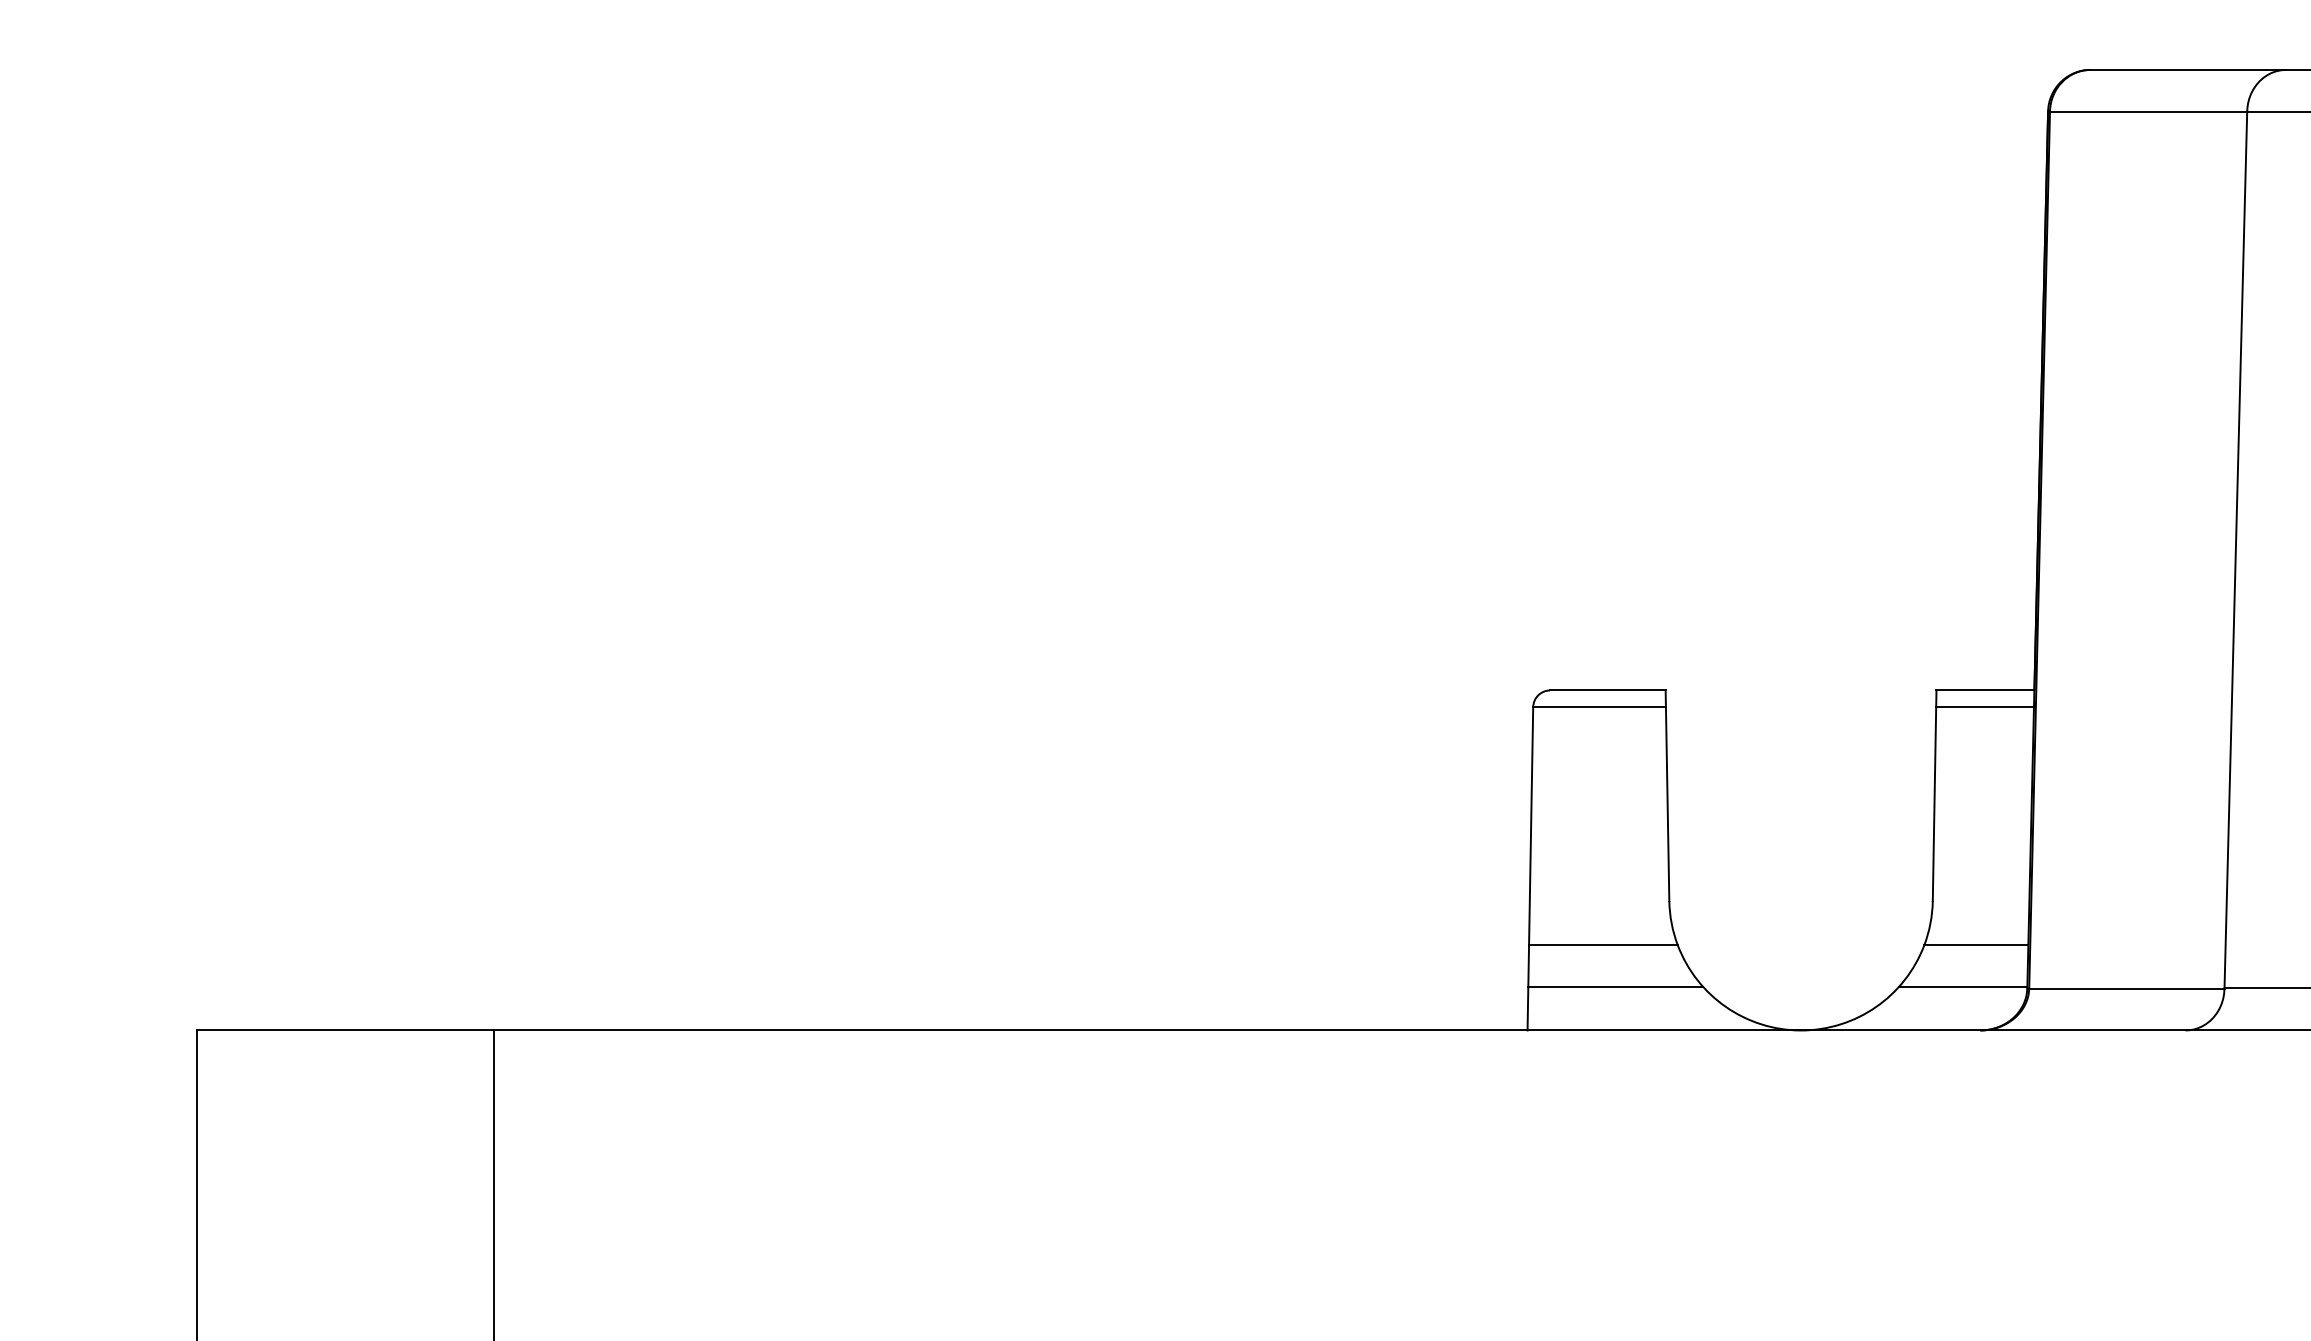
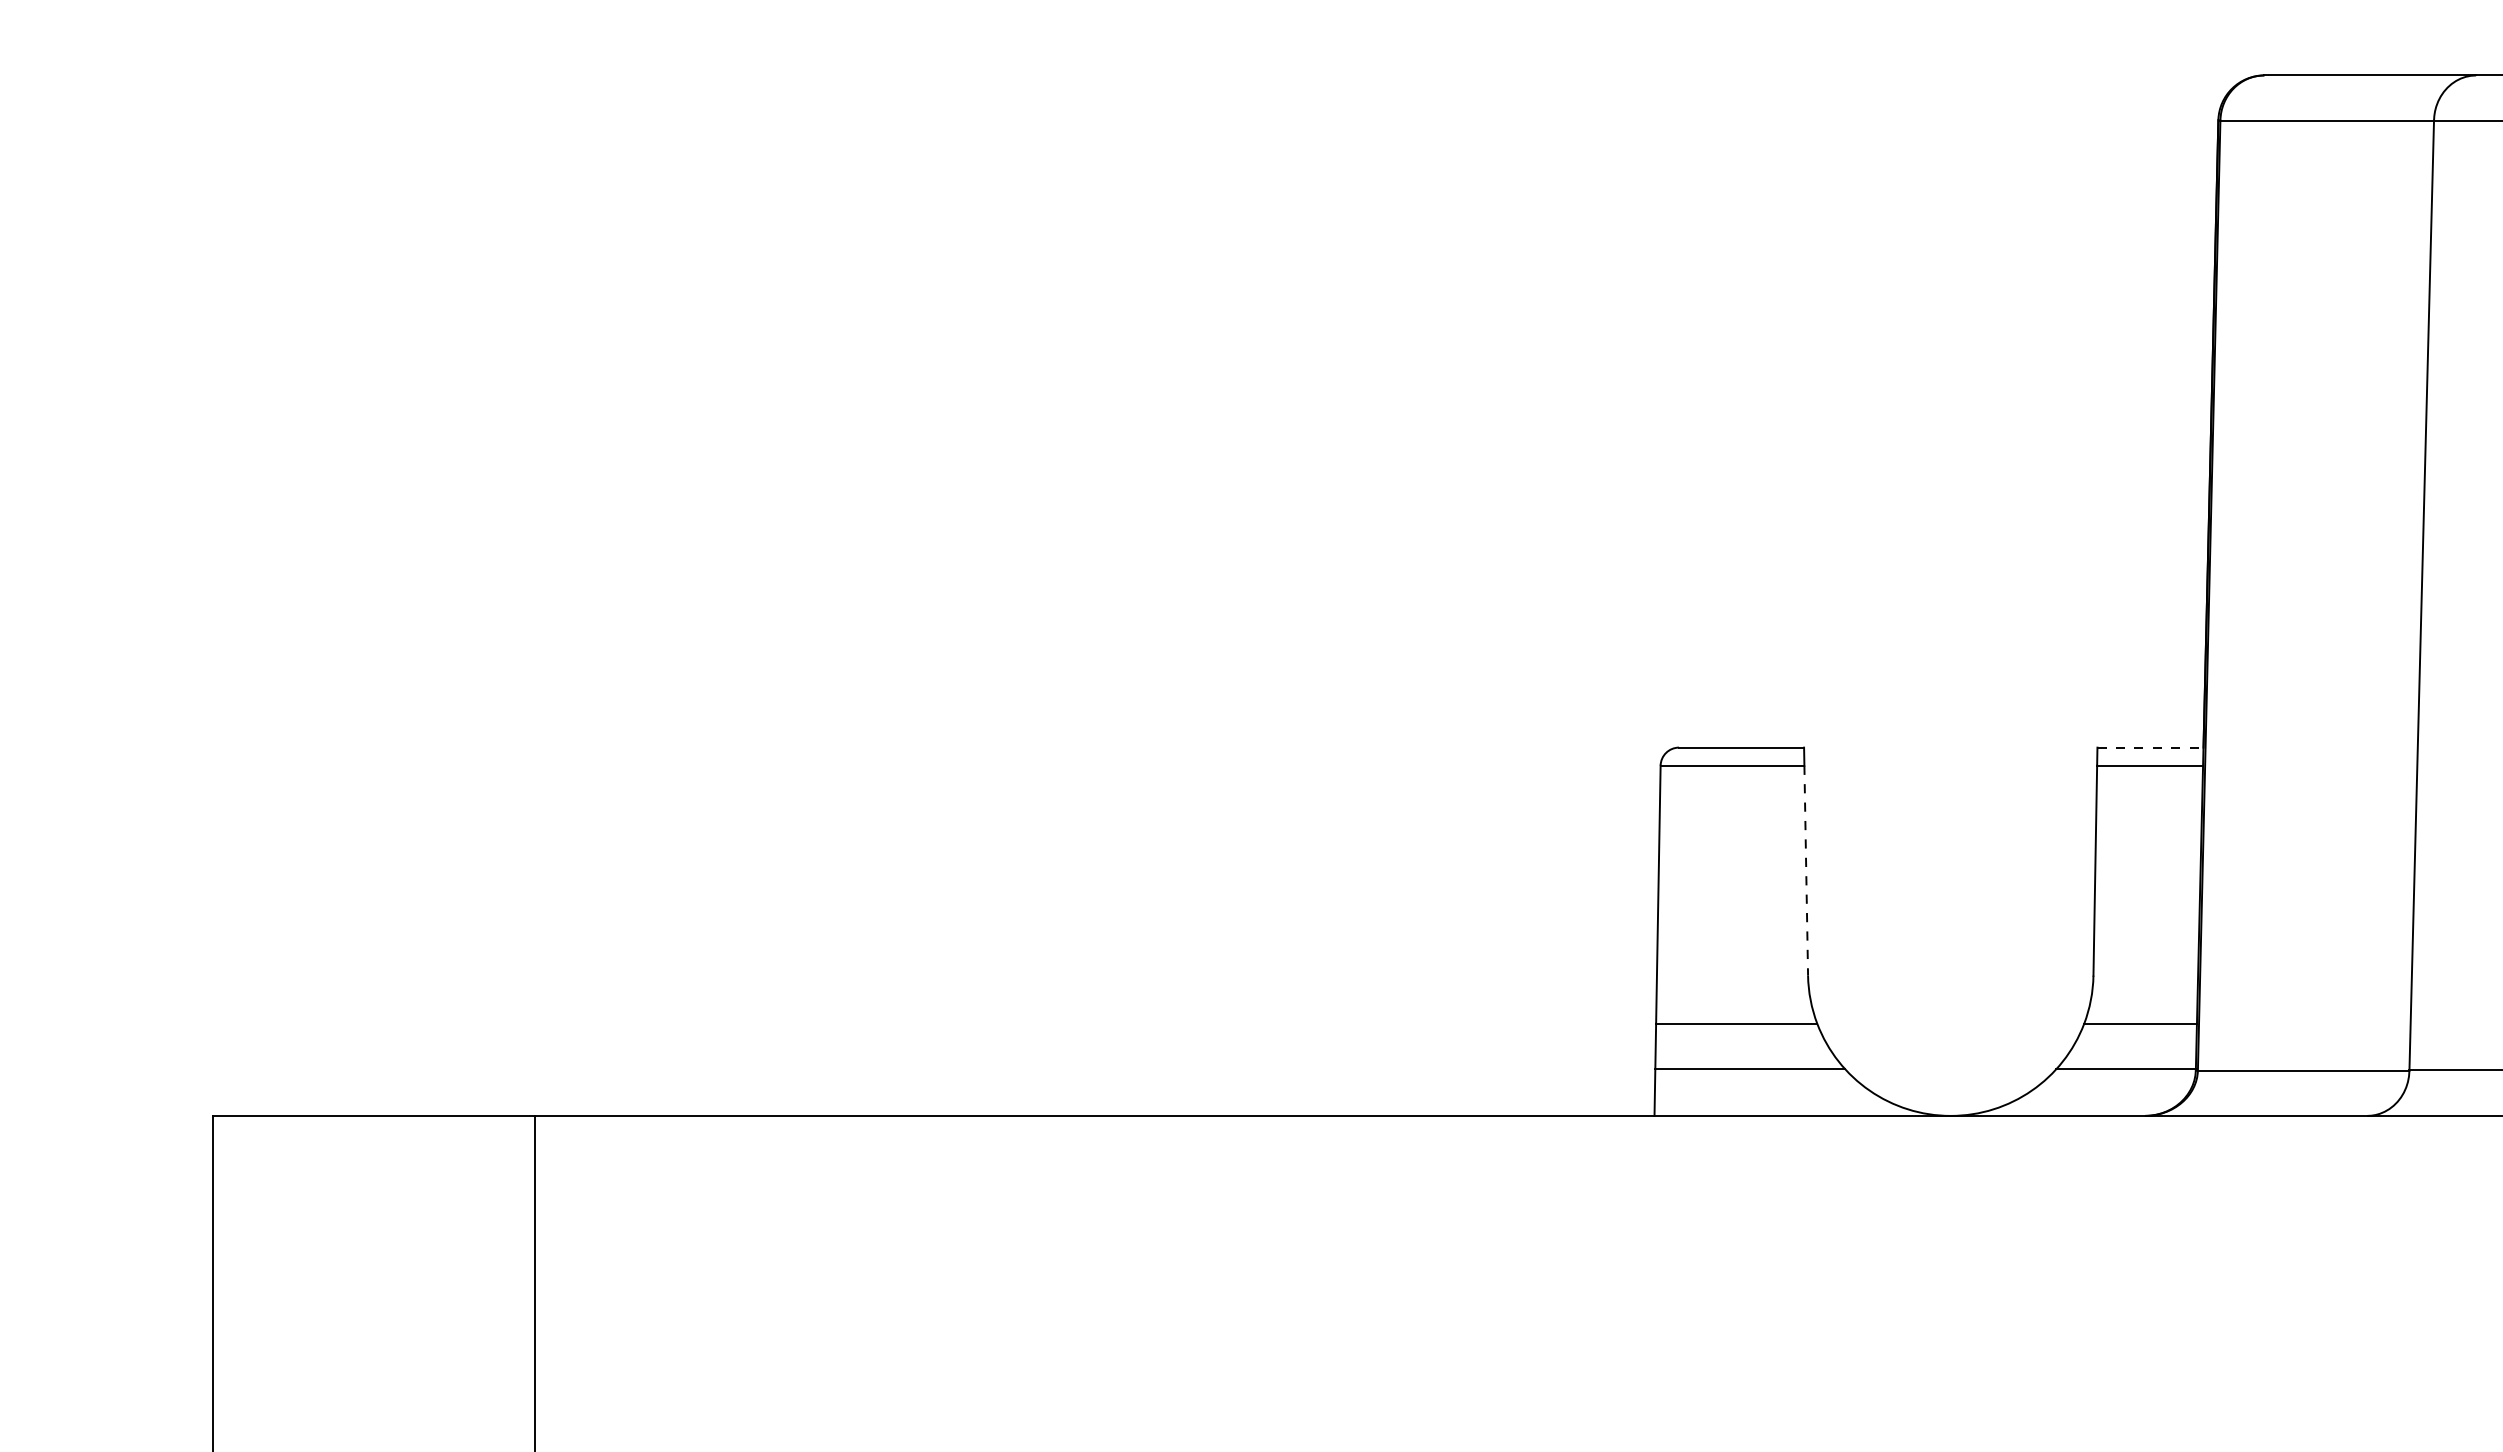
line: (1985, 690) -> (2150, 747), solid -> dashed
line: (1667, 804) -> (1806, 871), solid -> dashed

